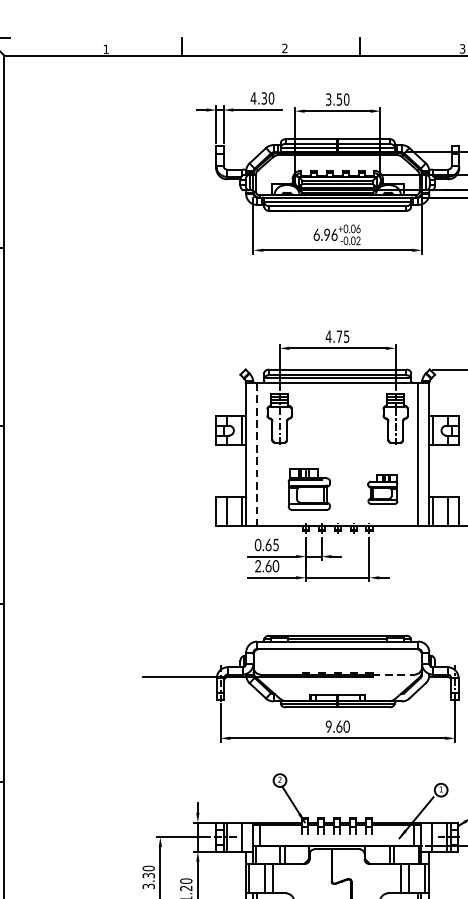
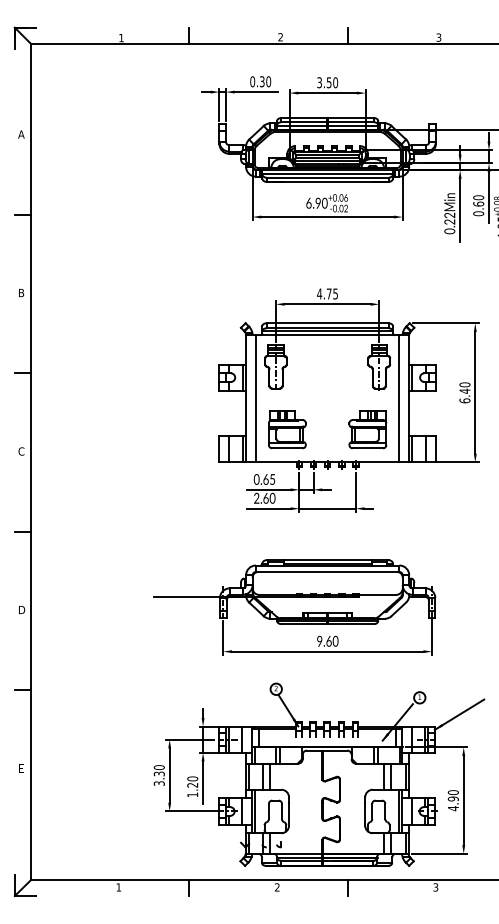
text: (253, 98) -> (252, 81), 4.30 -> 0.30
text: (334, 232) -> (324, 201), 6.96 -> 6.90
line: (256, 454) -> (255, 398), dashed -> solid
part: (309, 488) -> (287, 429), moved
part: (382, 488) -> (367, 429), size x1.43
line: (393, 674) -> (377, 594), dashed -> solid

